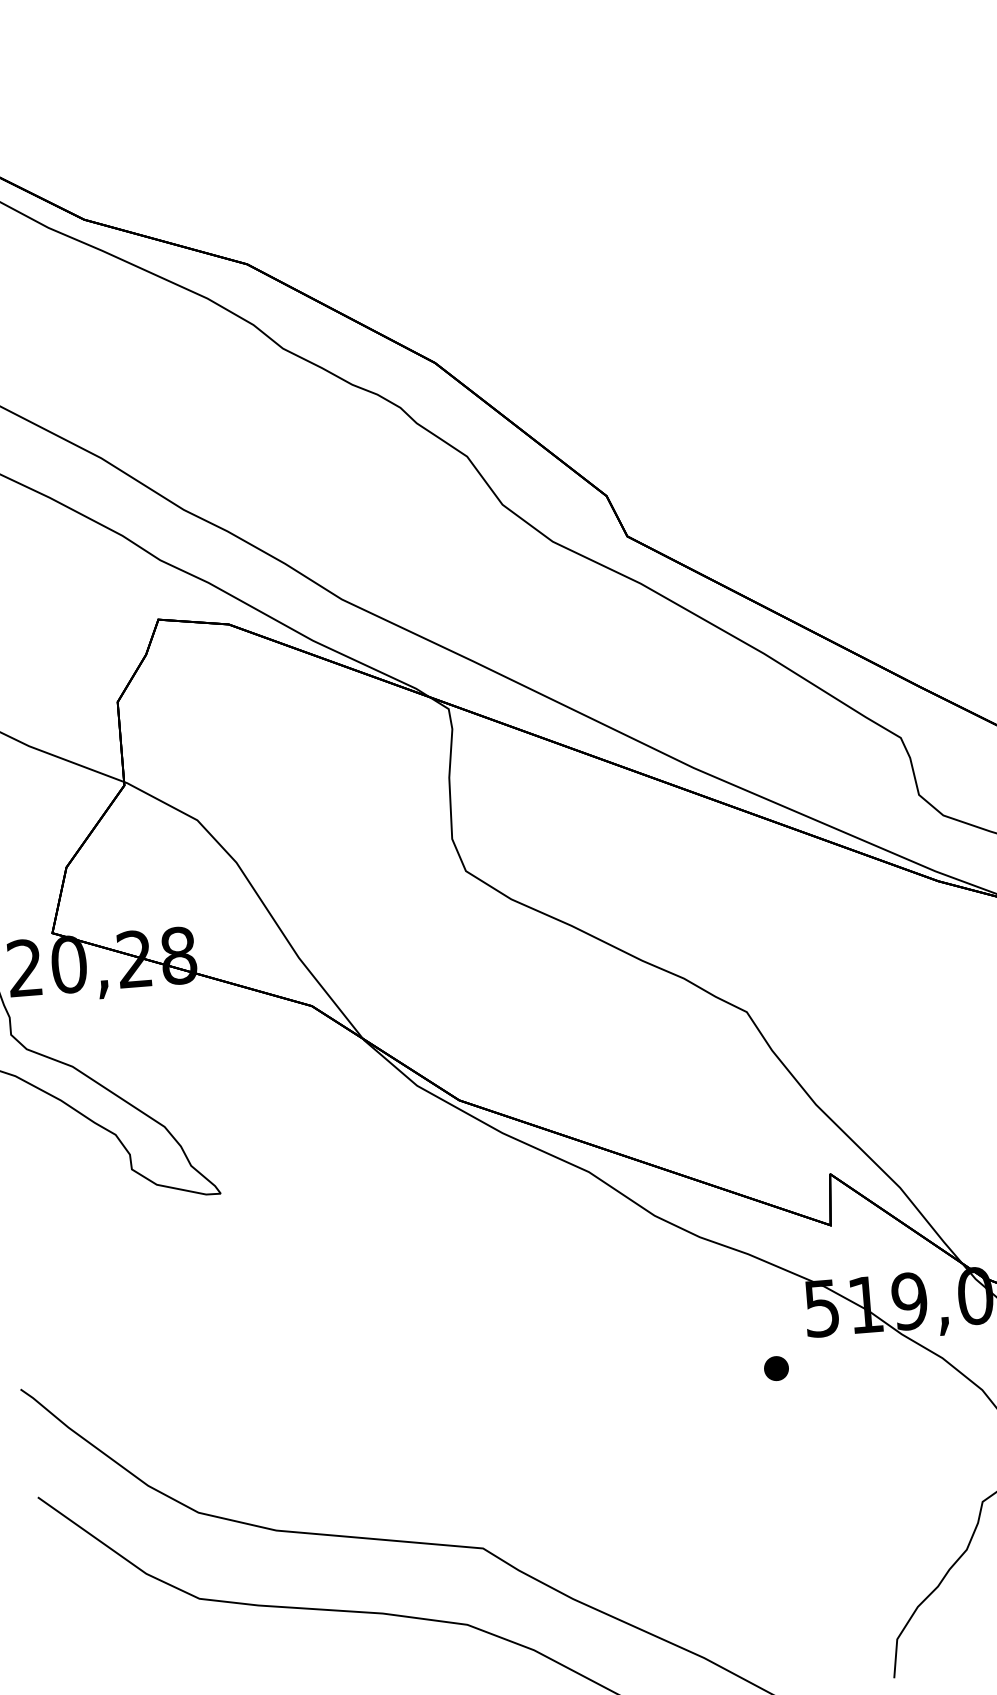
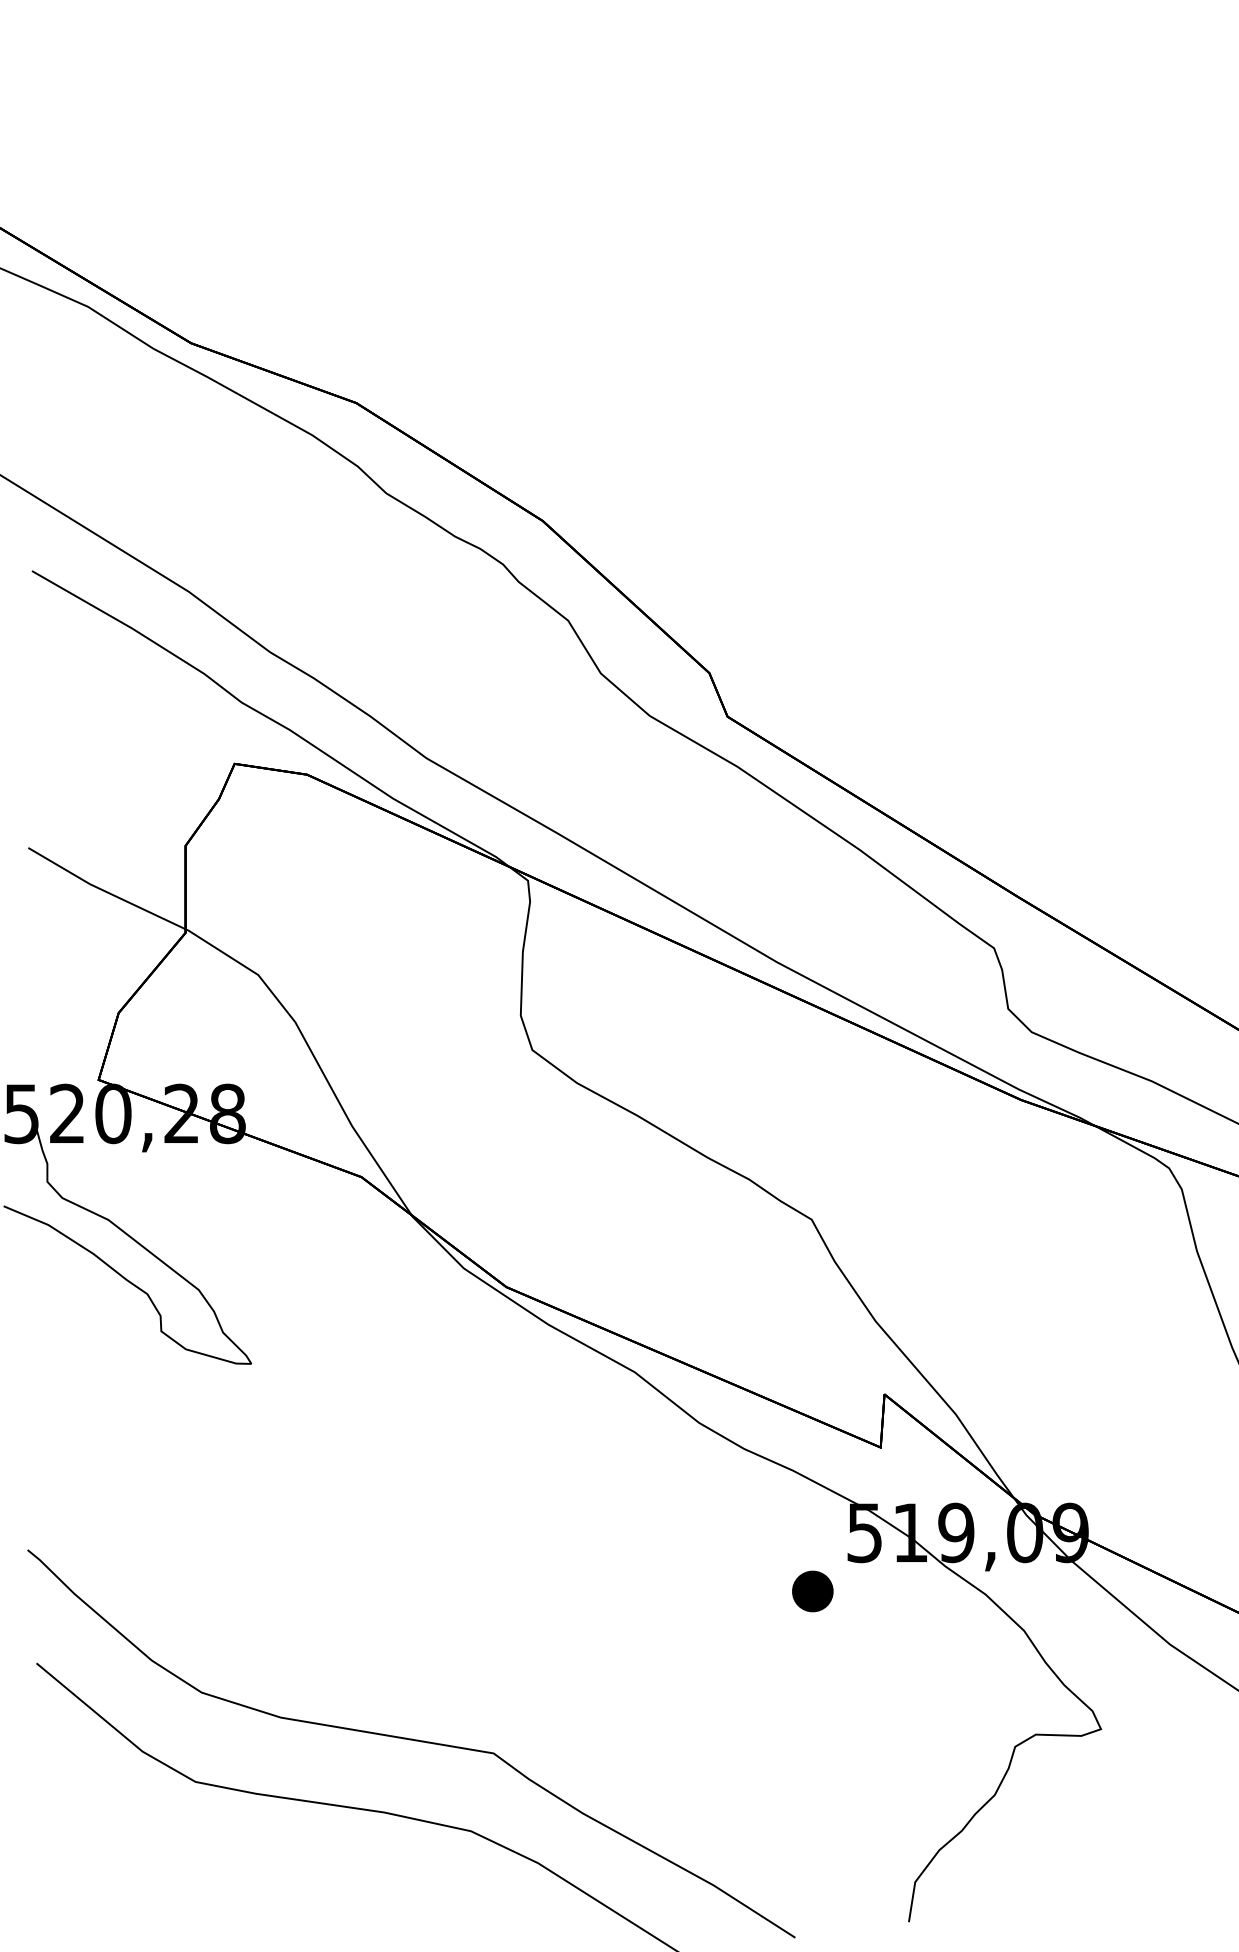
part: (776, 1368) -> (812, 1591), size x1.6

